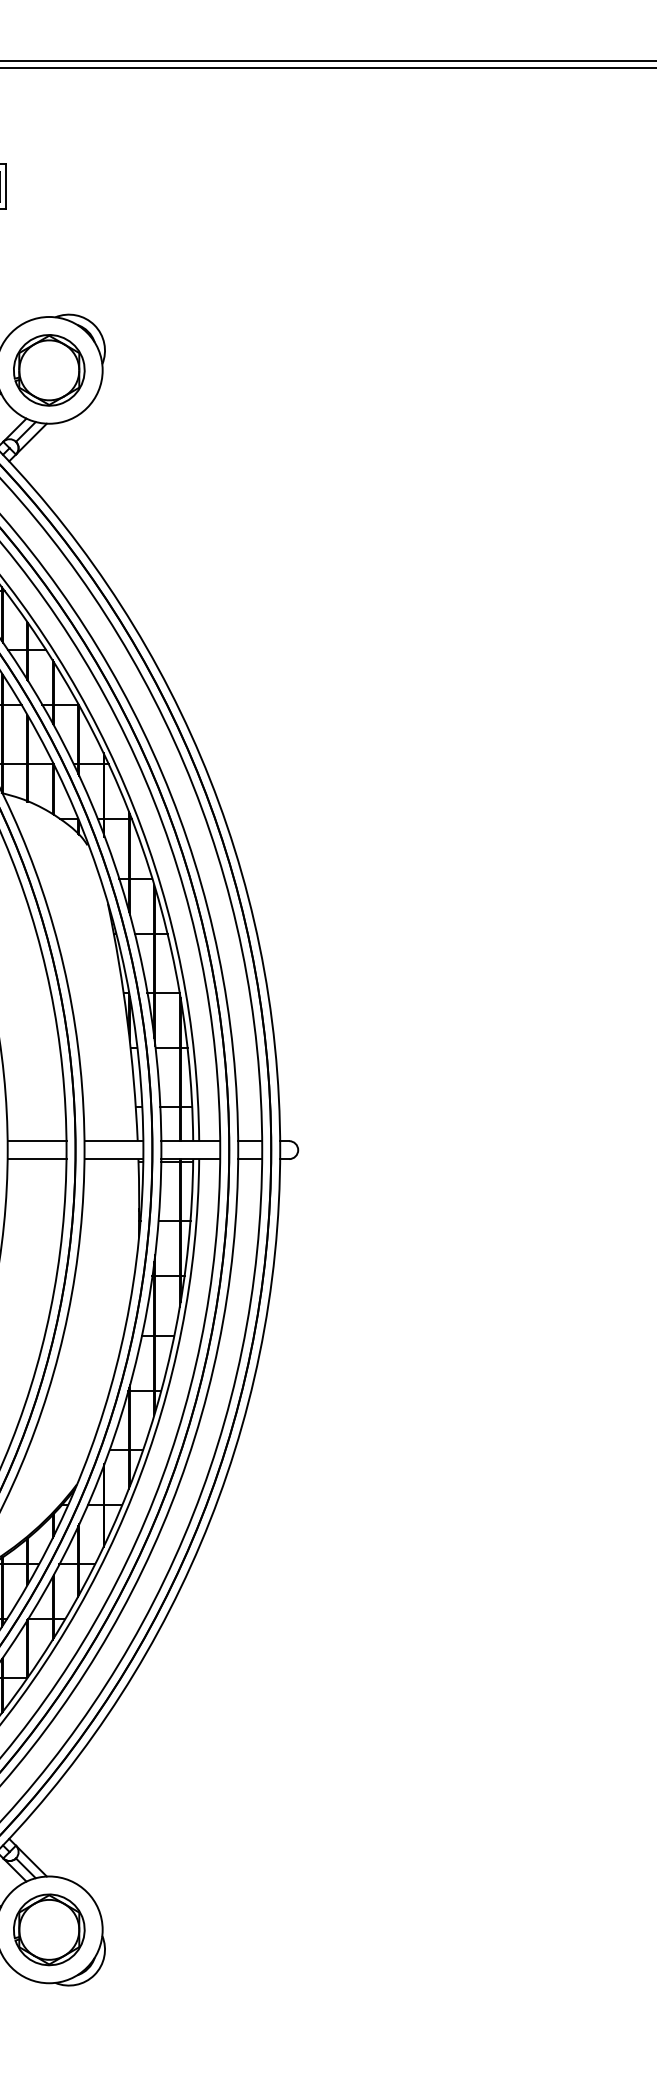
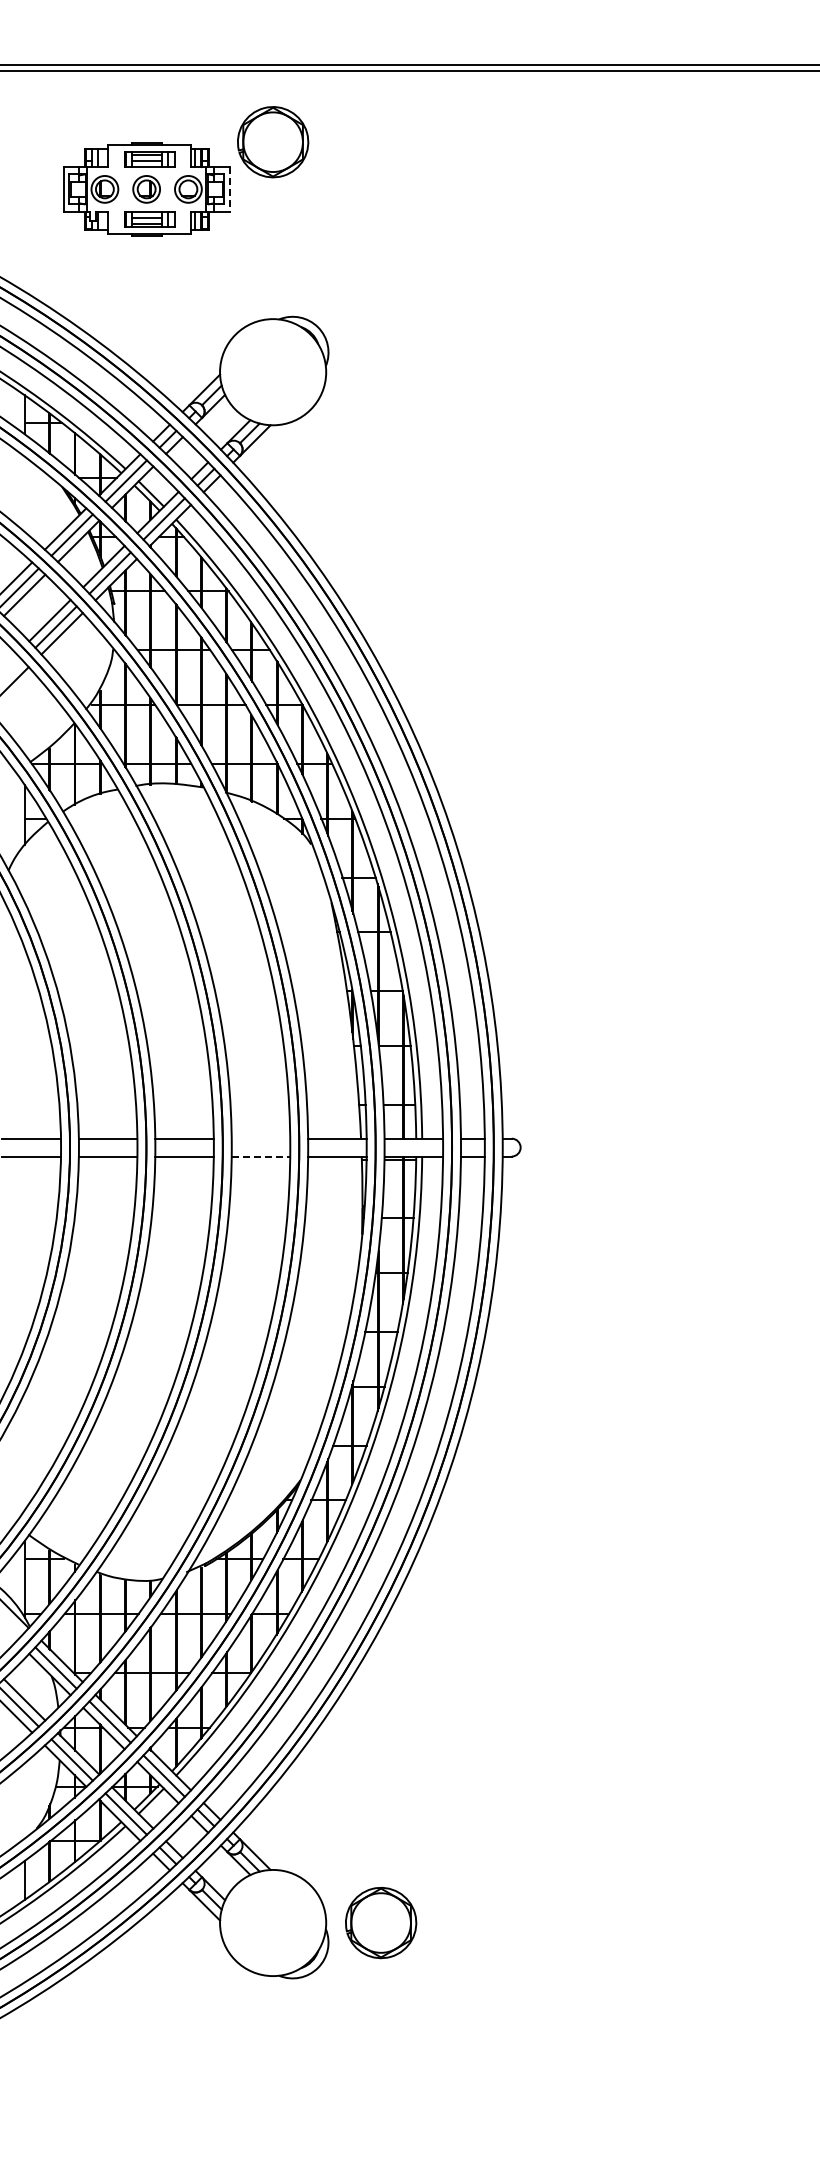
line: (5, 186) -> (229, 189), solid -> dashed
part: (49, 370) -> (273, 142), moved
line: (36, 1140) -> (260, 1138), removed
line: (37, 1159) -> (261, 1156), solid -> dashed
part: (49, 1929) -> (381, 1922), moved

